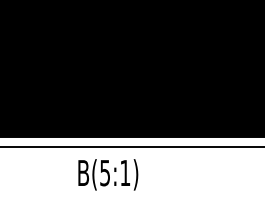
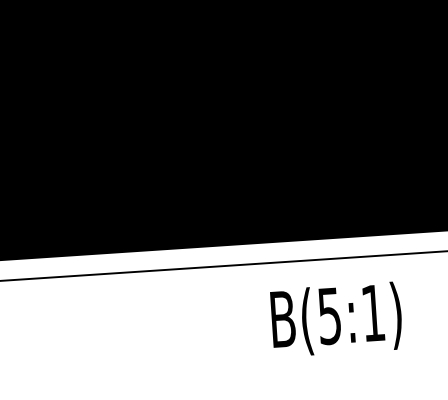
text: (108, 174) -> (337, 318), moved

